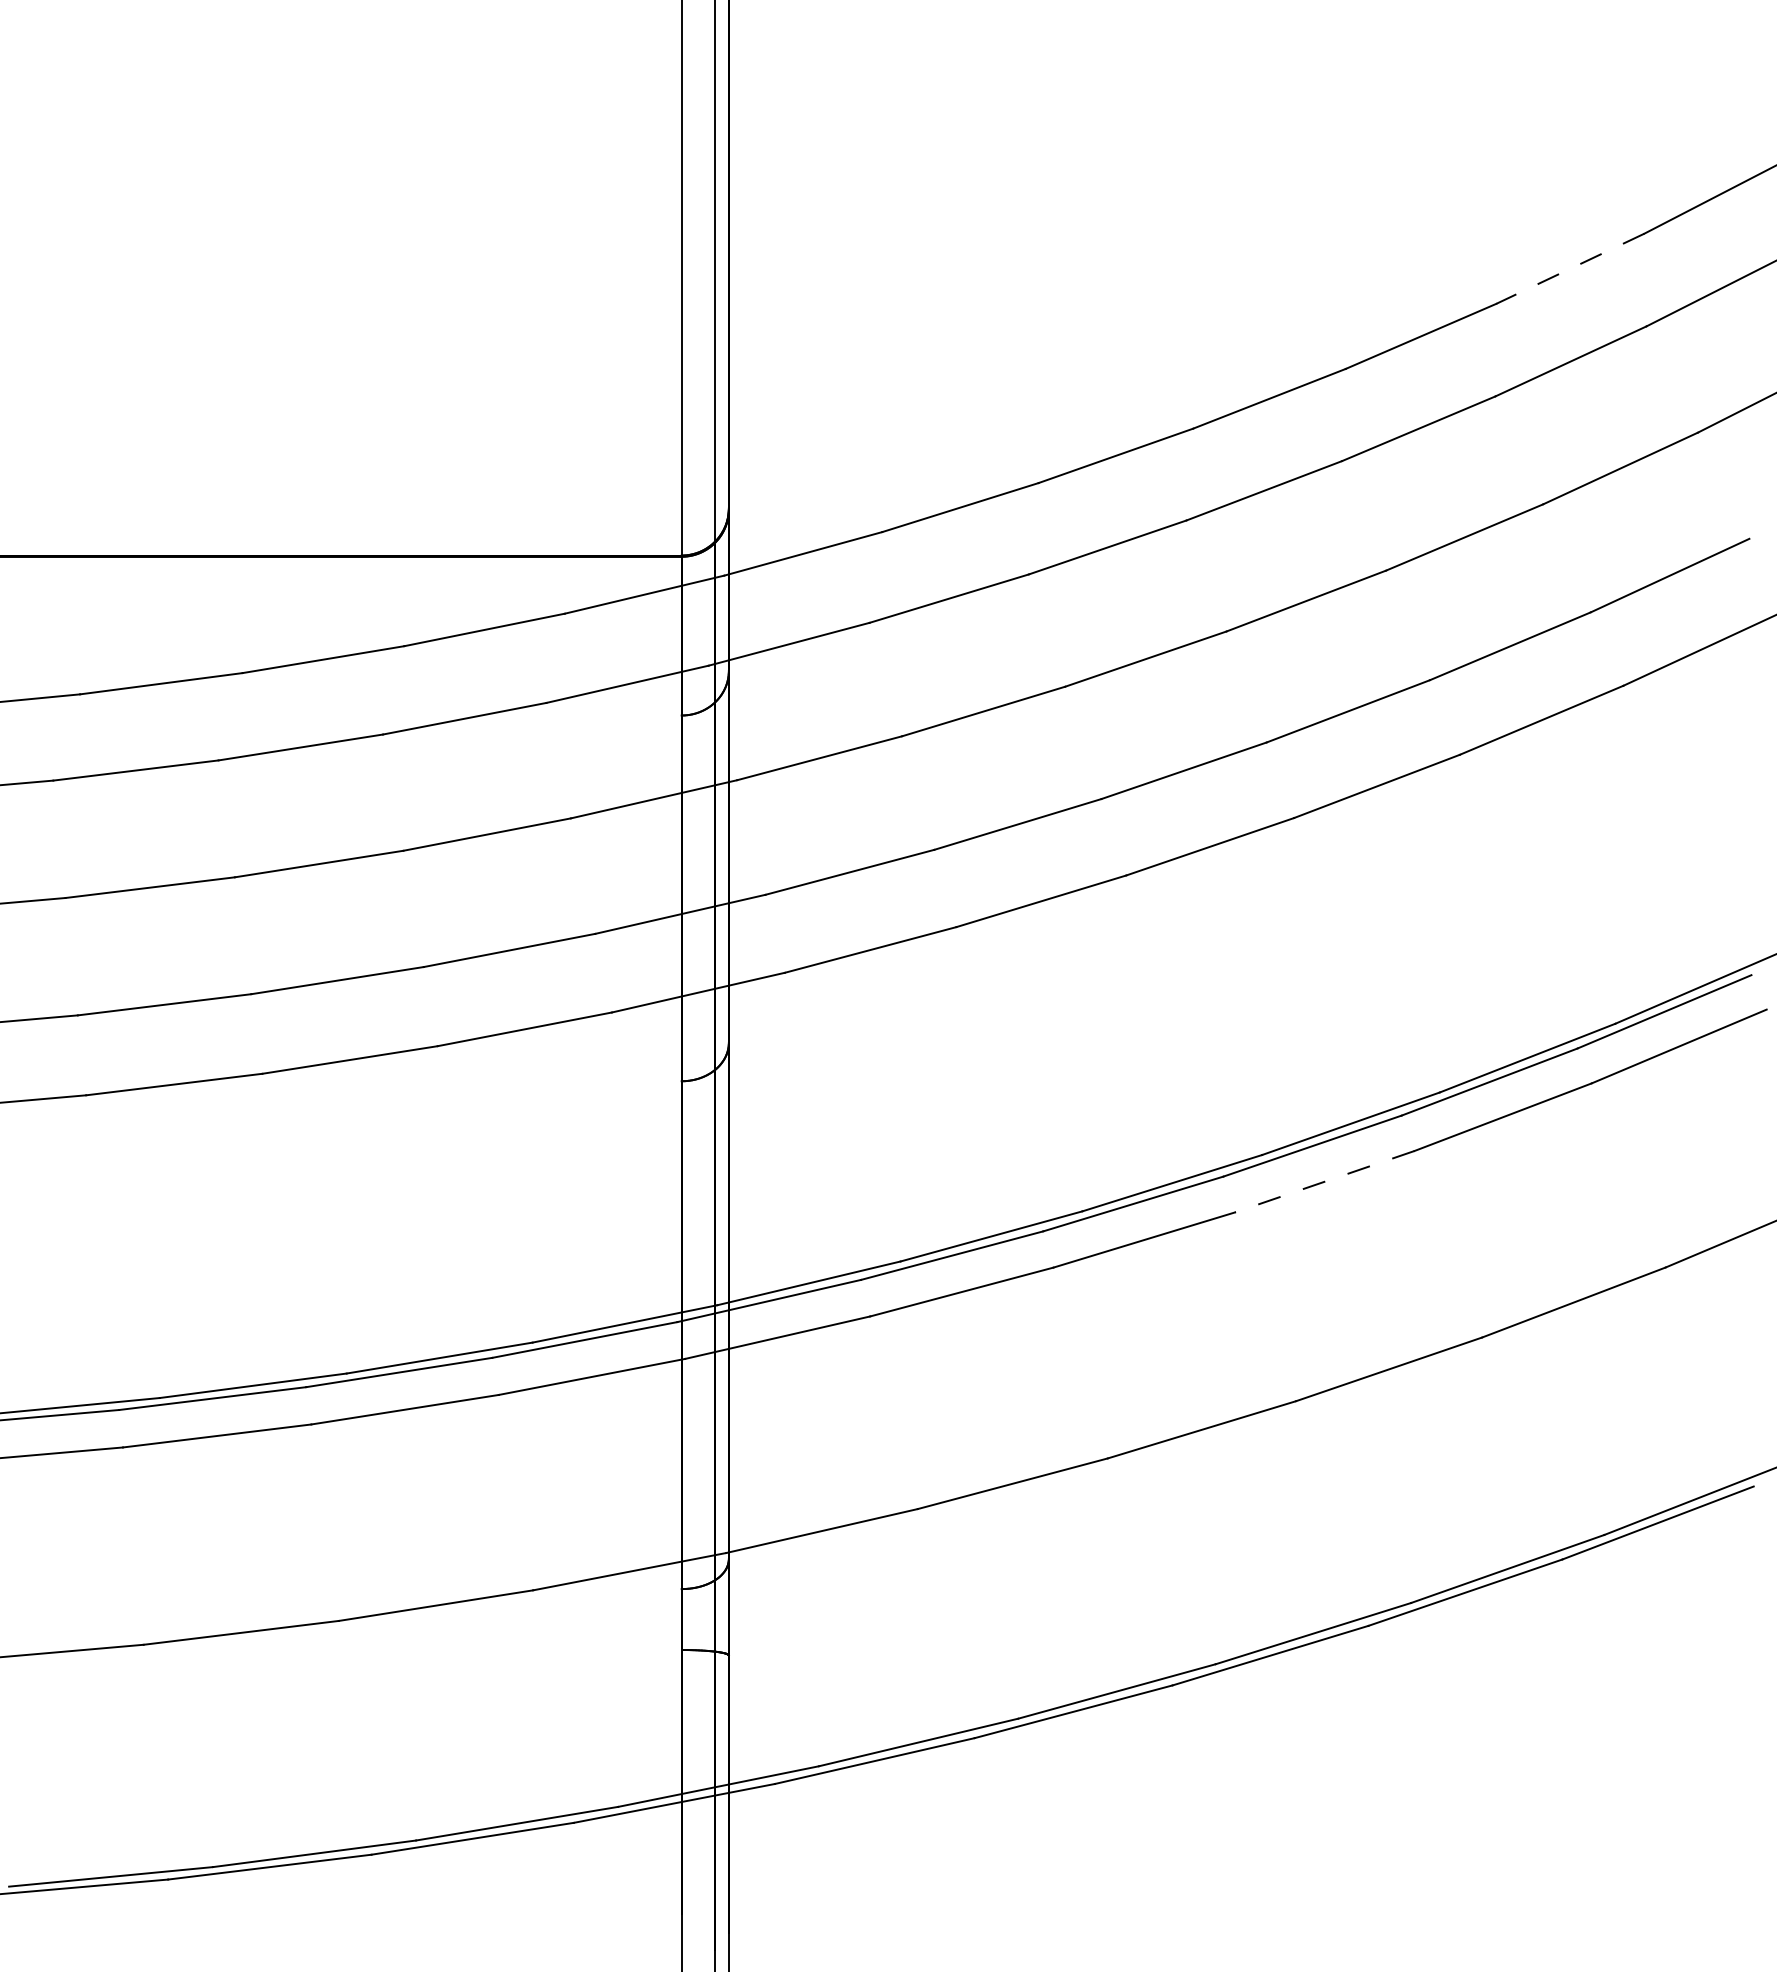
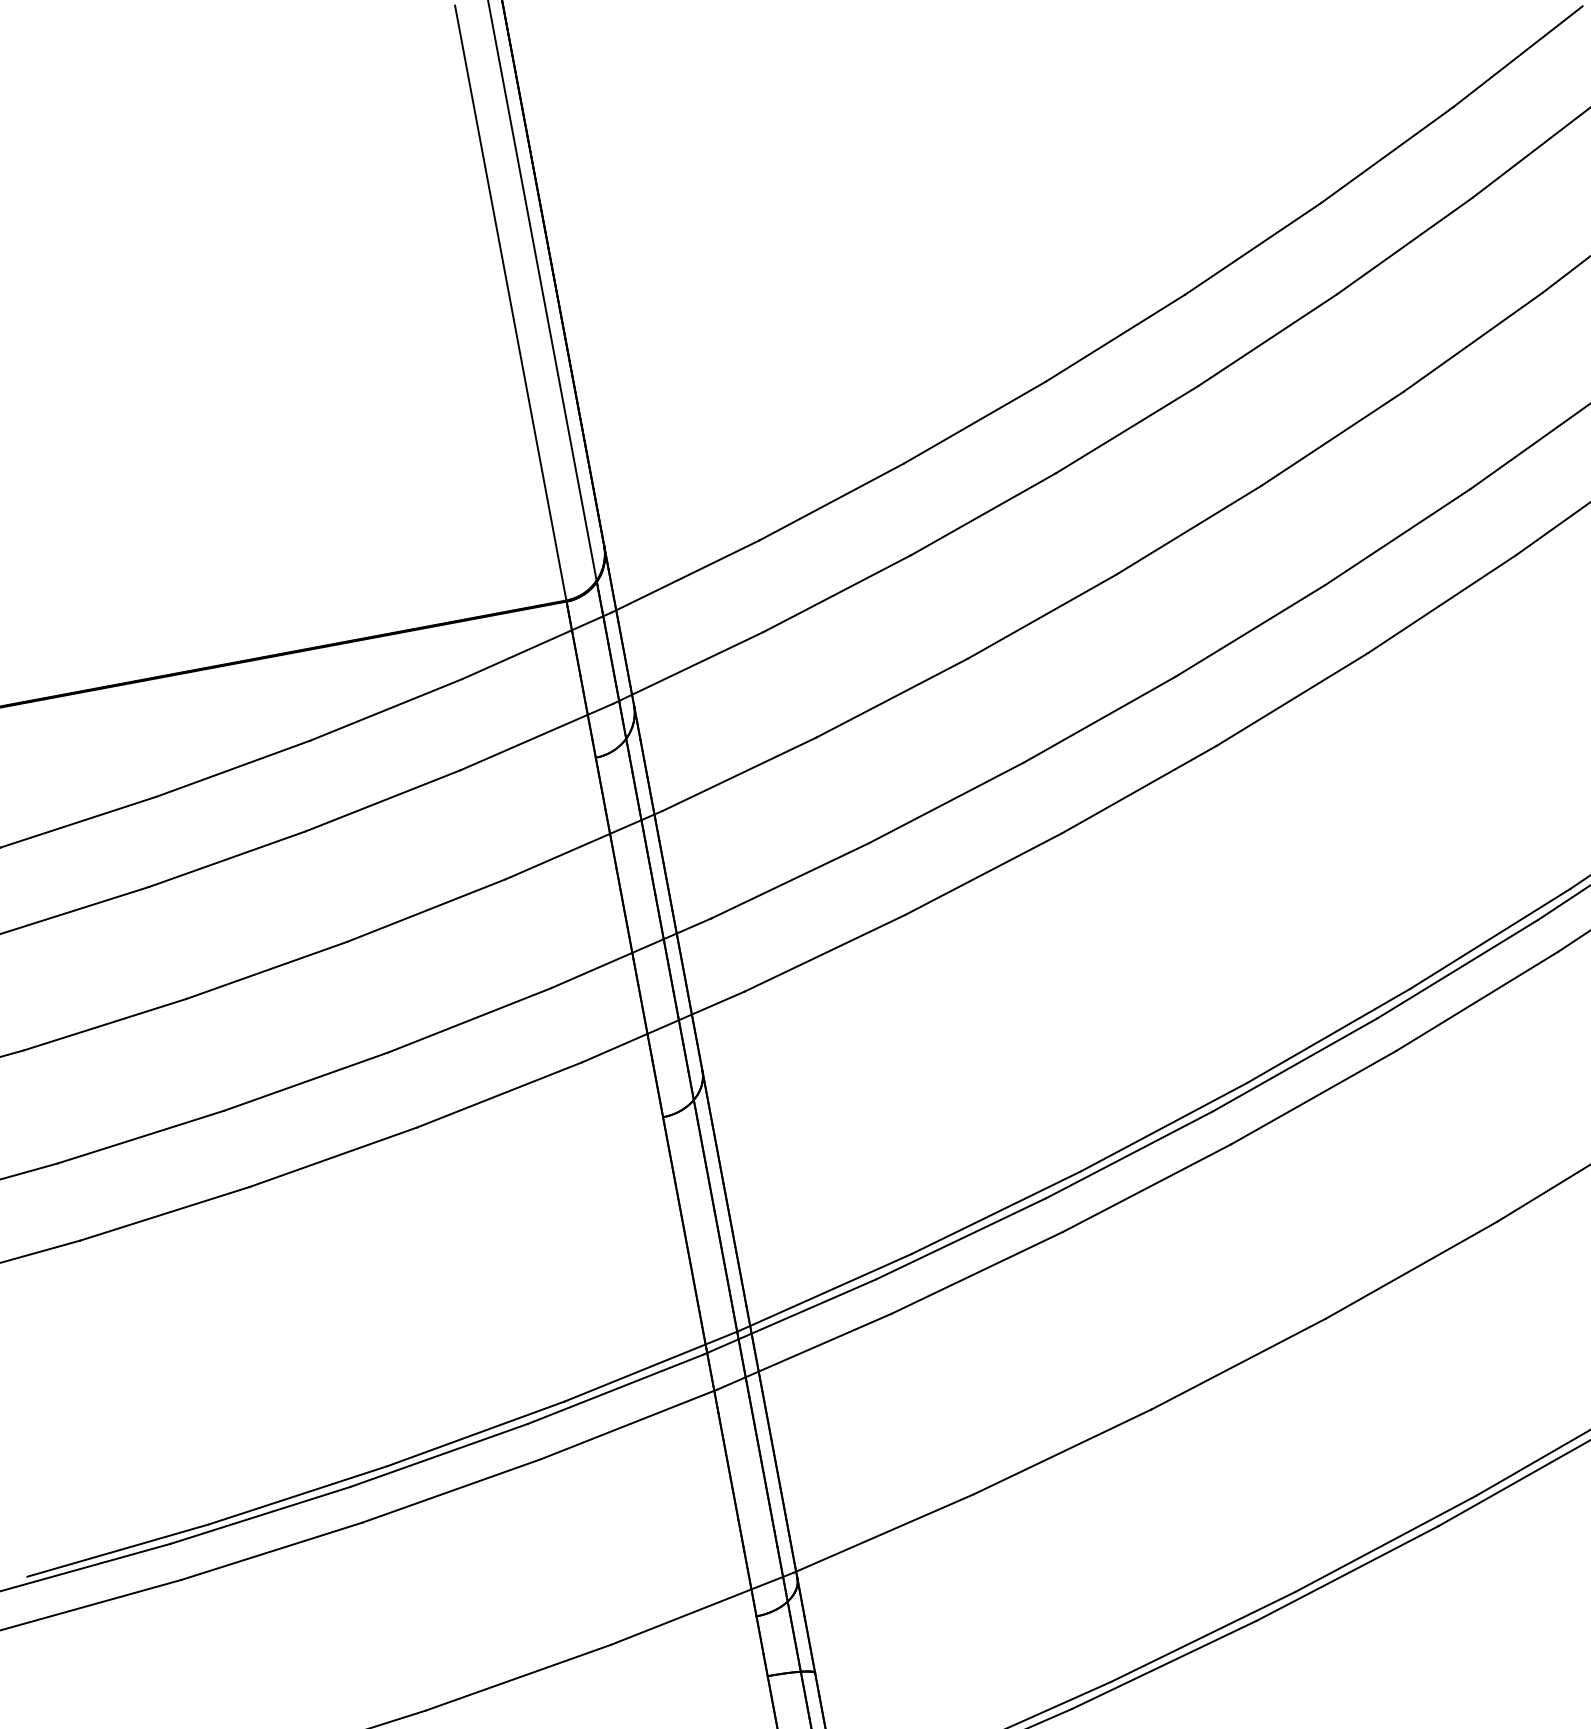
line: (1570, 268) -> (1387, 154), dashed -> solid
line: (1324, 1181) -> (1313, 1097), dashed -> solid

